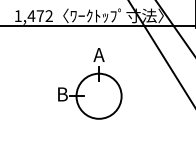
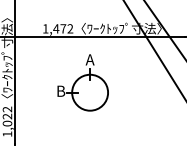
part: (89, 83) -> (82, 82), moved

